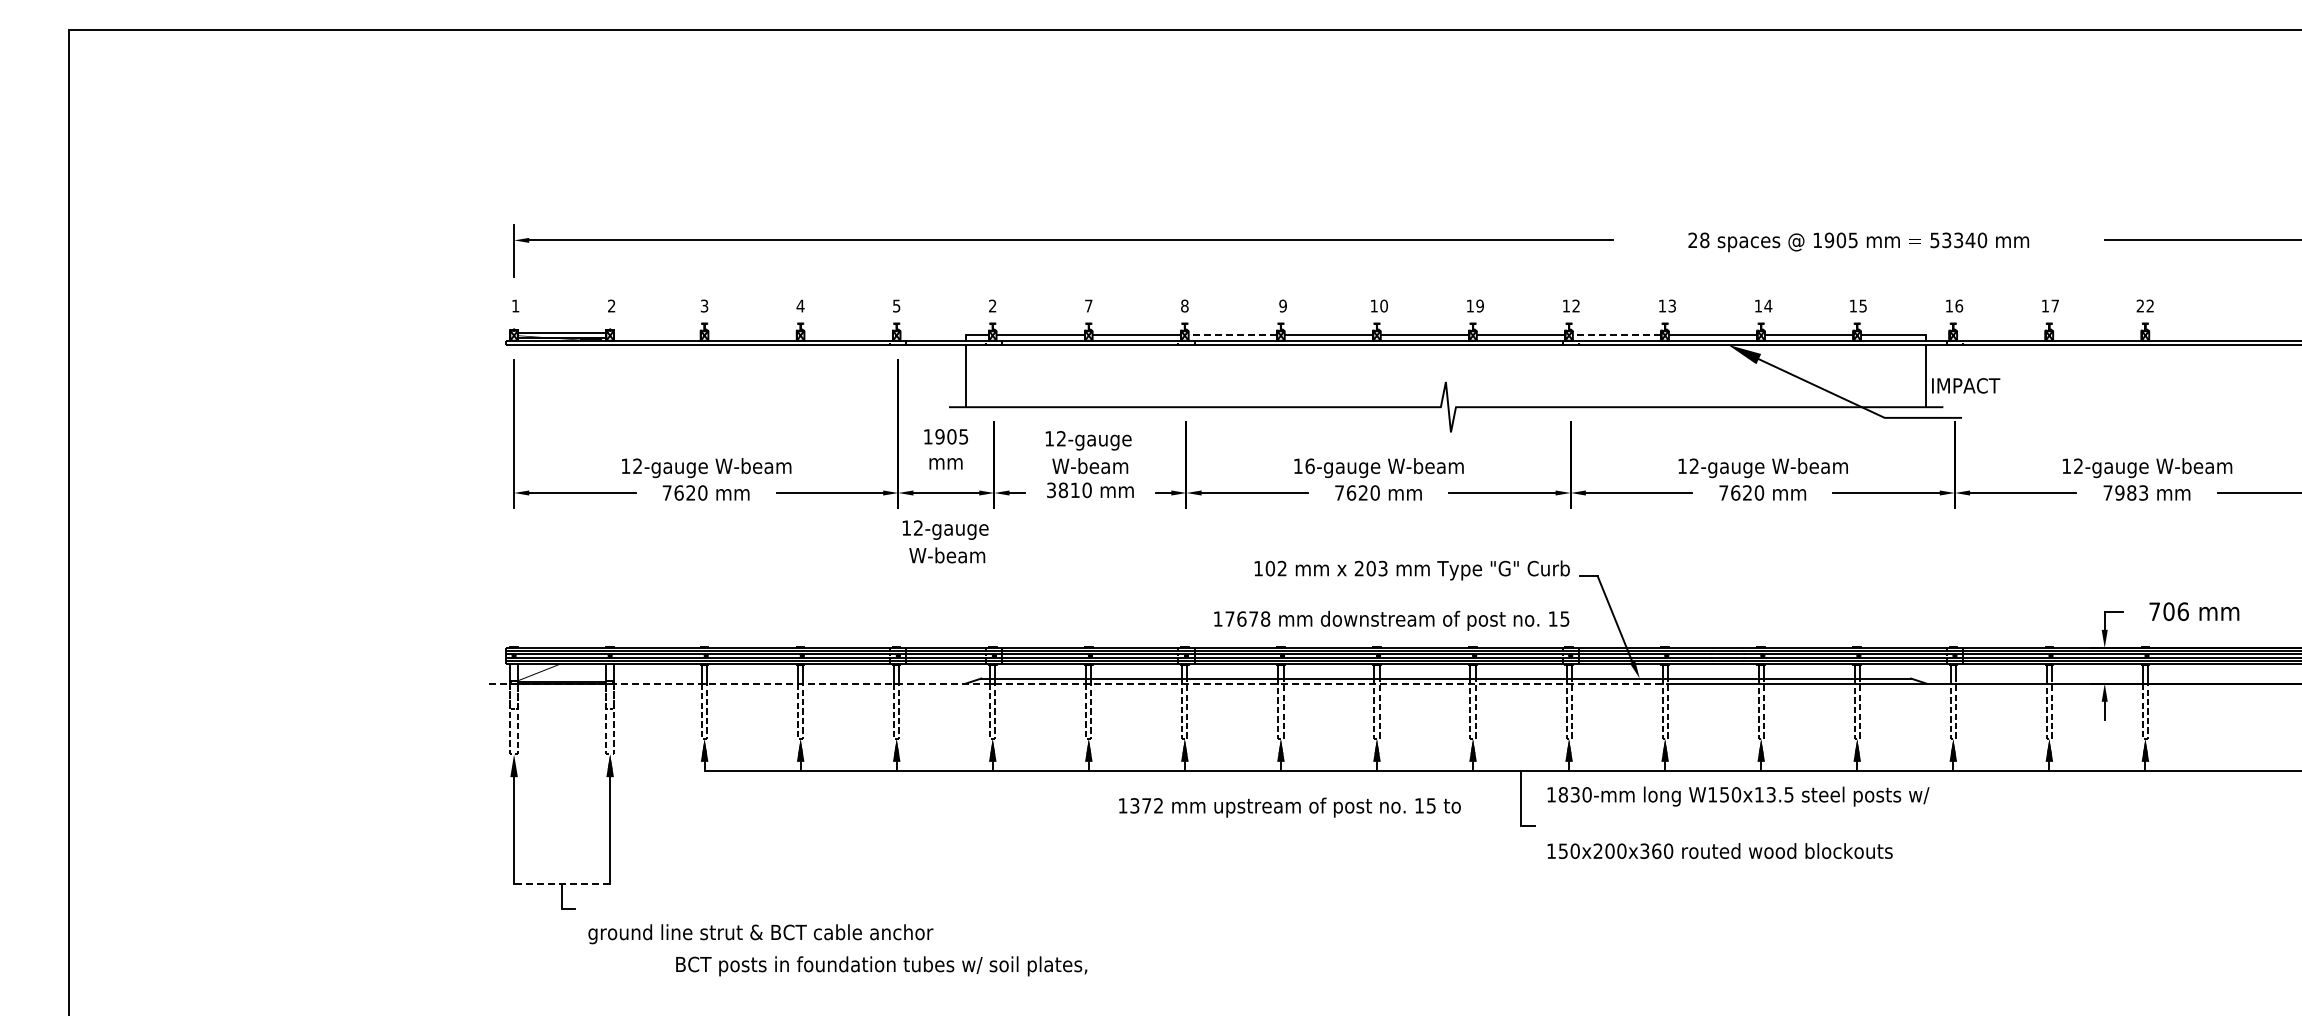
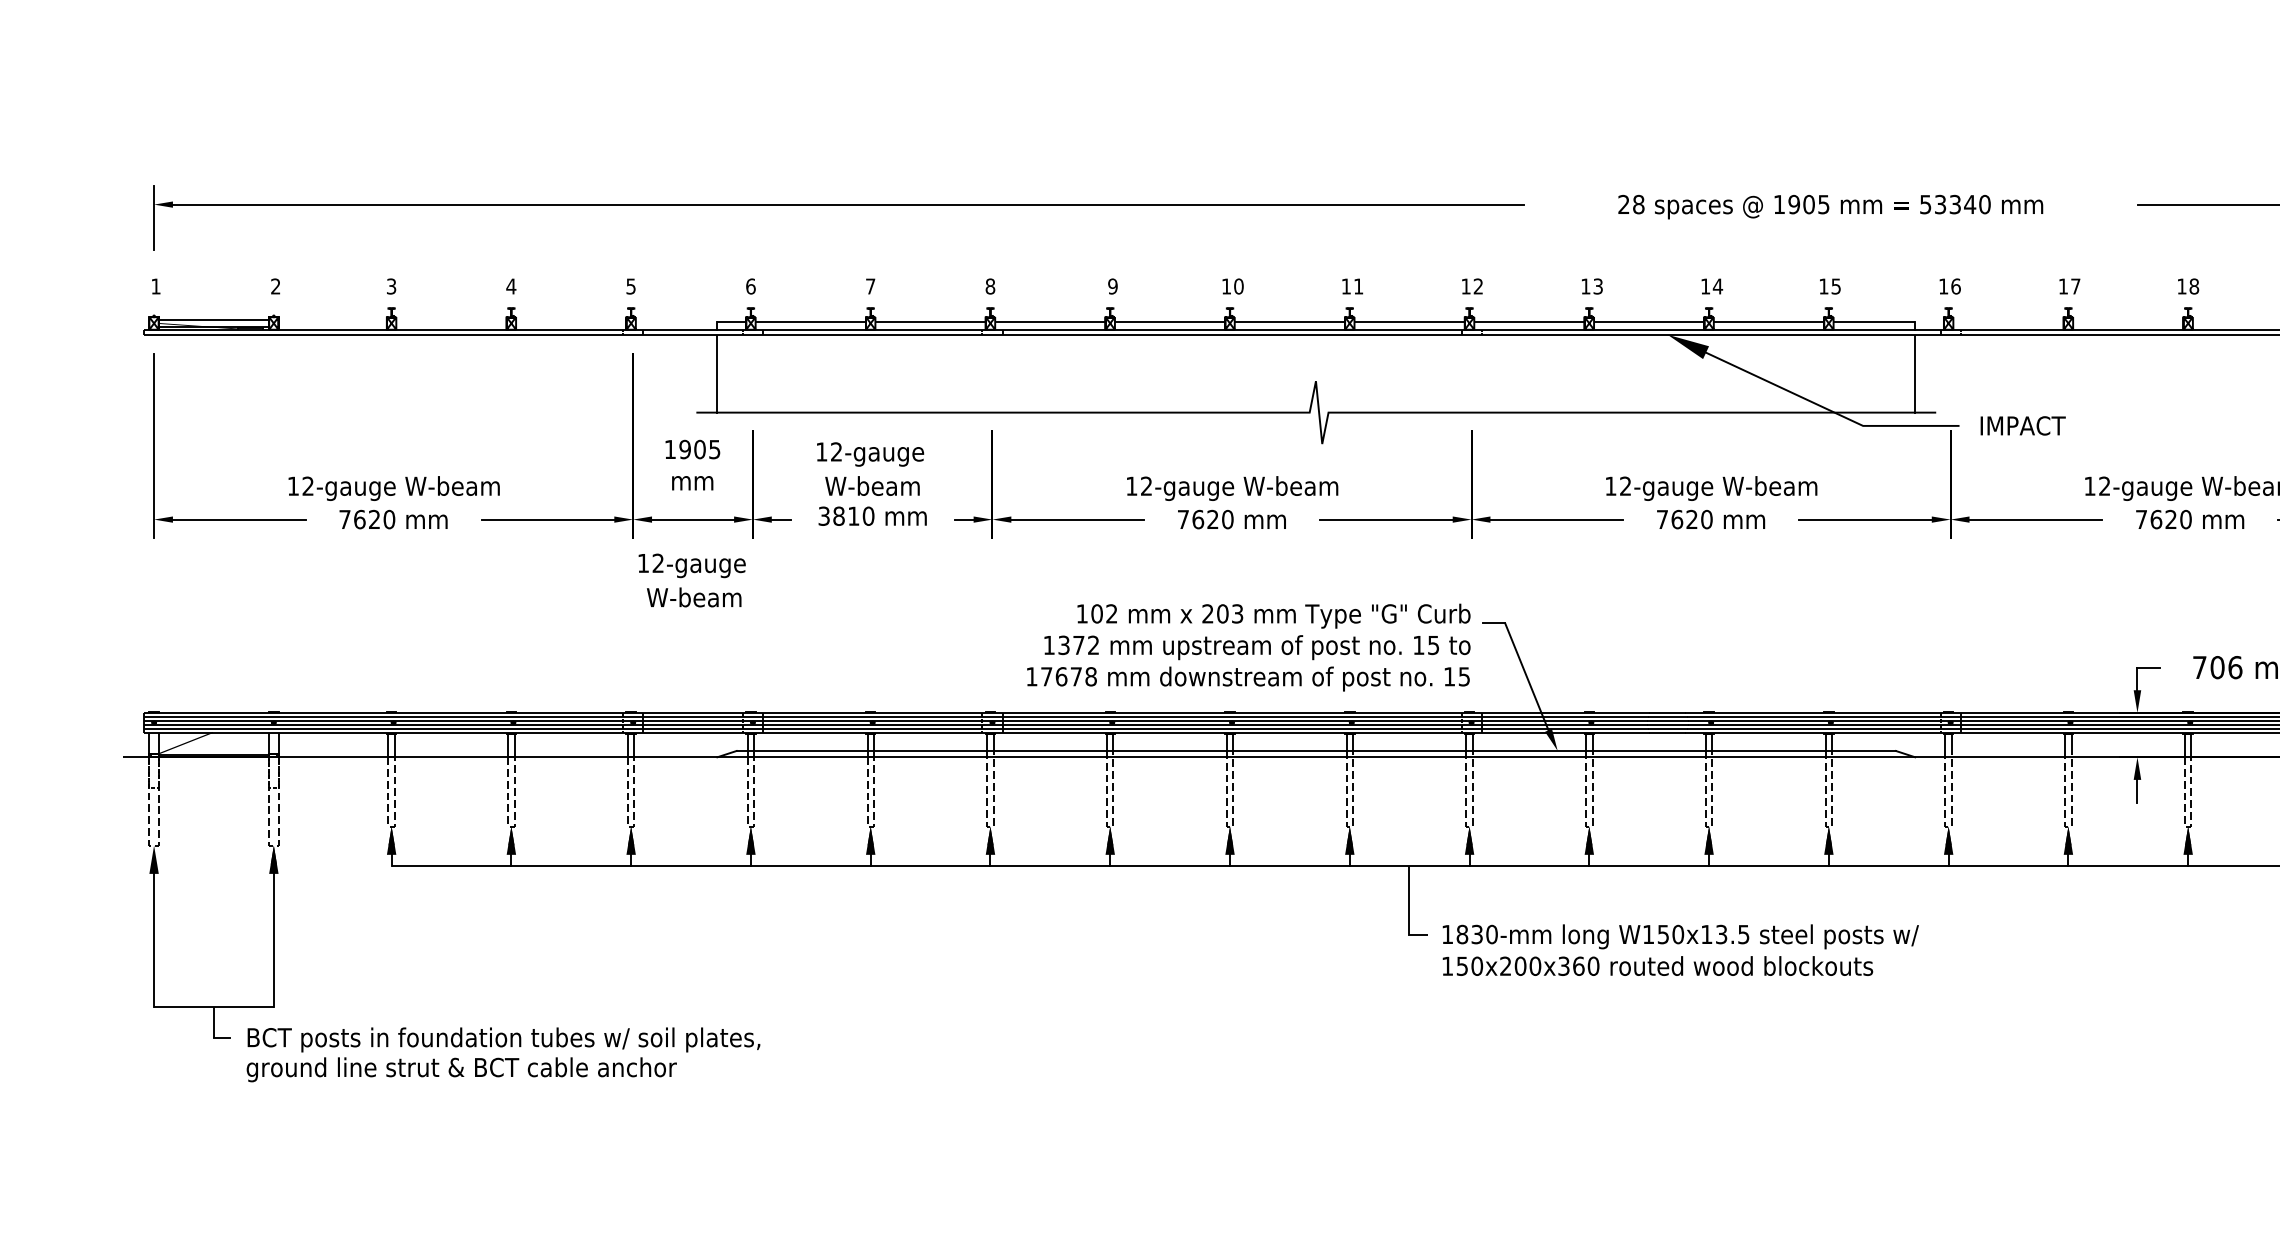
text: (992, 305) -> (750, 285), 2 -> 6
text: (1479, 305) -> (1357, 285), 19 -> 11
text: (2145, 305) -> (2188, 285), 22 -> 18
line: (1232, 334) -> (1049, 321), dashed -> solid
line: (1616, 334) -> (1528, 321), dashed -> solid
text: (1966, 385) -> (2023, 425), moved
text: (1309, 466) -> (1145, 486), 16-gauge -> 12-gauge
text: (2131, 492) -> (2170, 518), 7983 -> 7620
line: (1078, 683) -> (857, 757), dashed -> solid
text: (1738, 796) -> (1680, 936), moved
text: (1289, 807) -> (1256, 647), moved
line: (561, 883) -> (213, 1006), dashed -> solid
text: (881, 966) -> (503, 1040), moved

